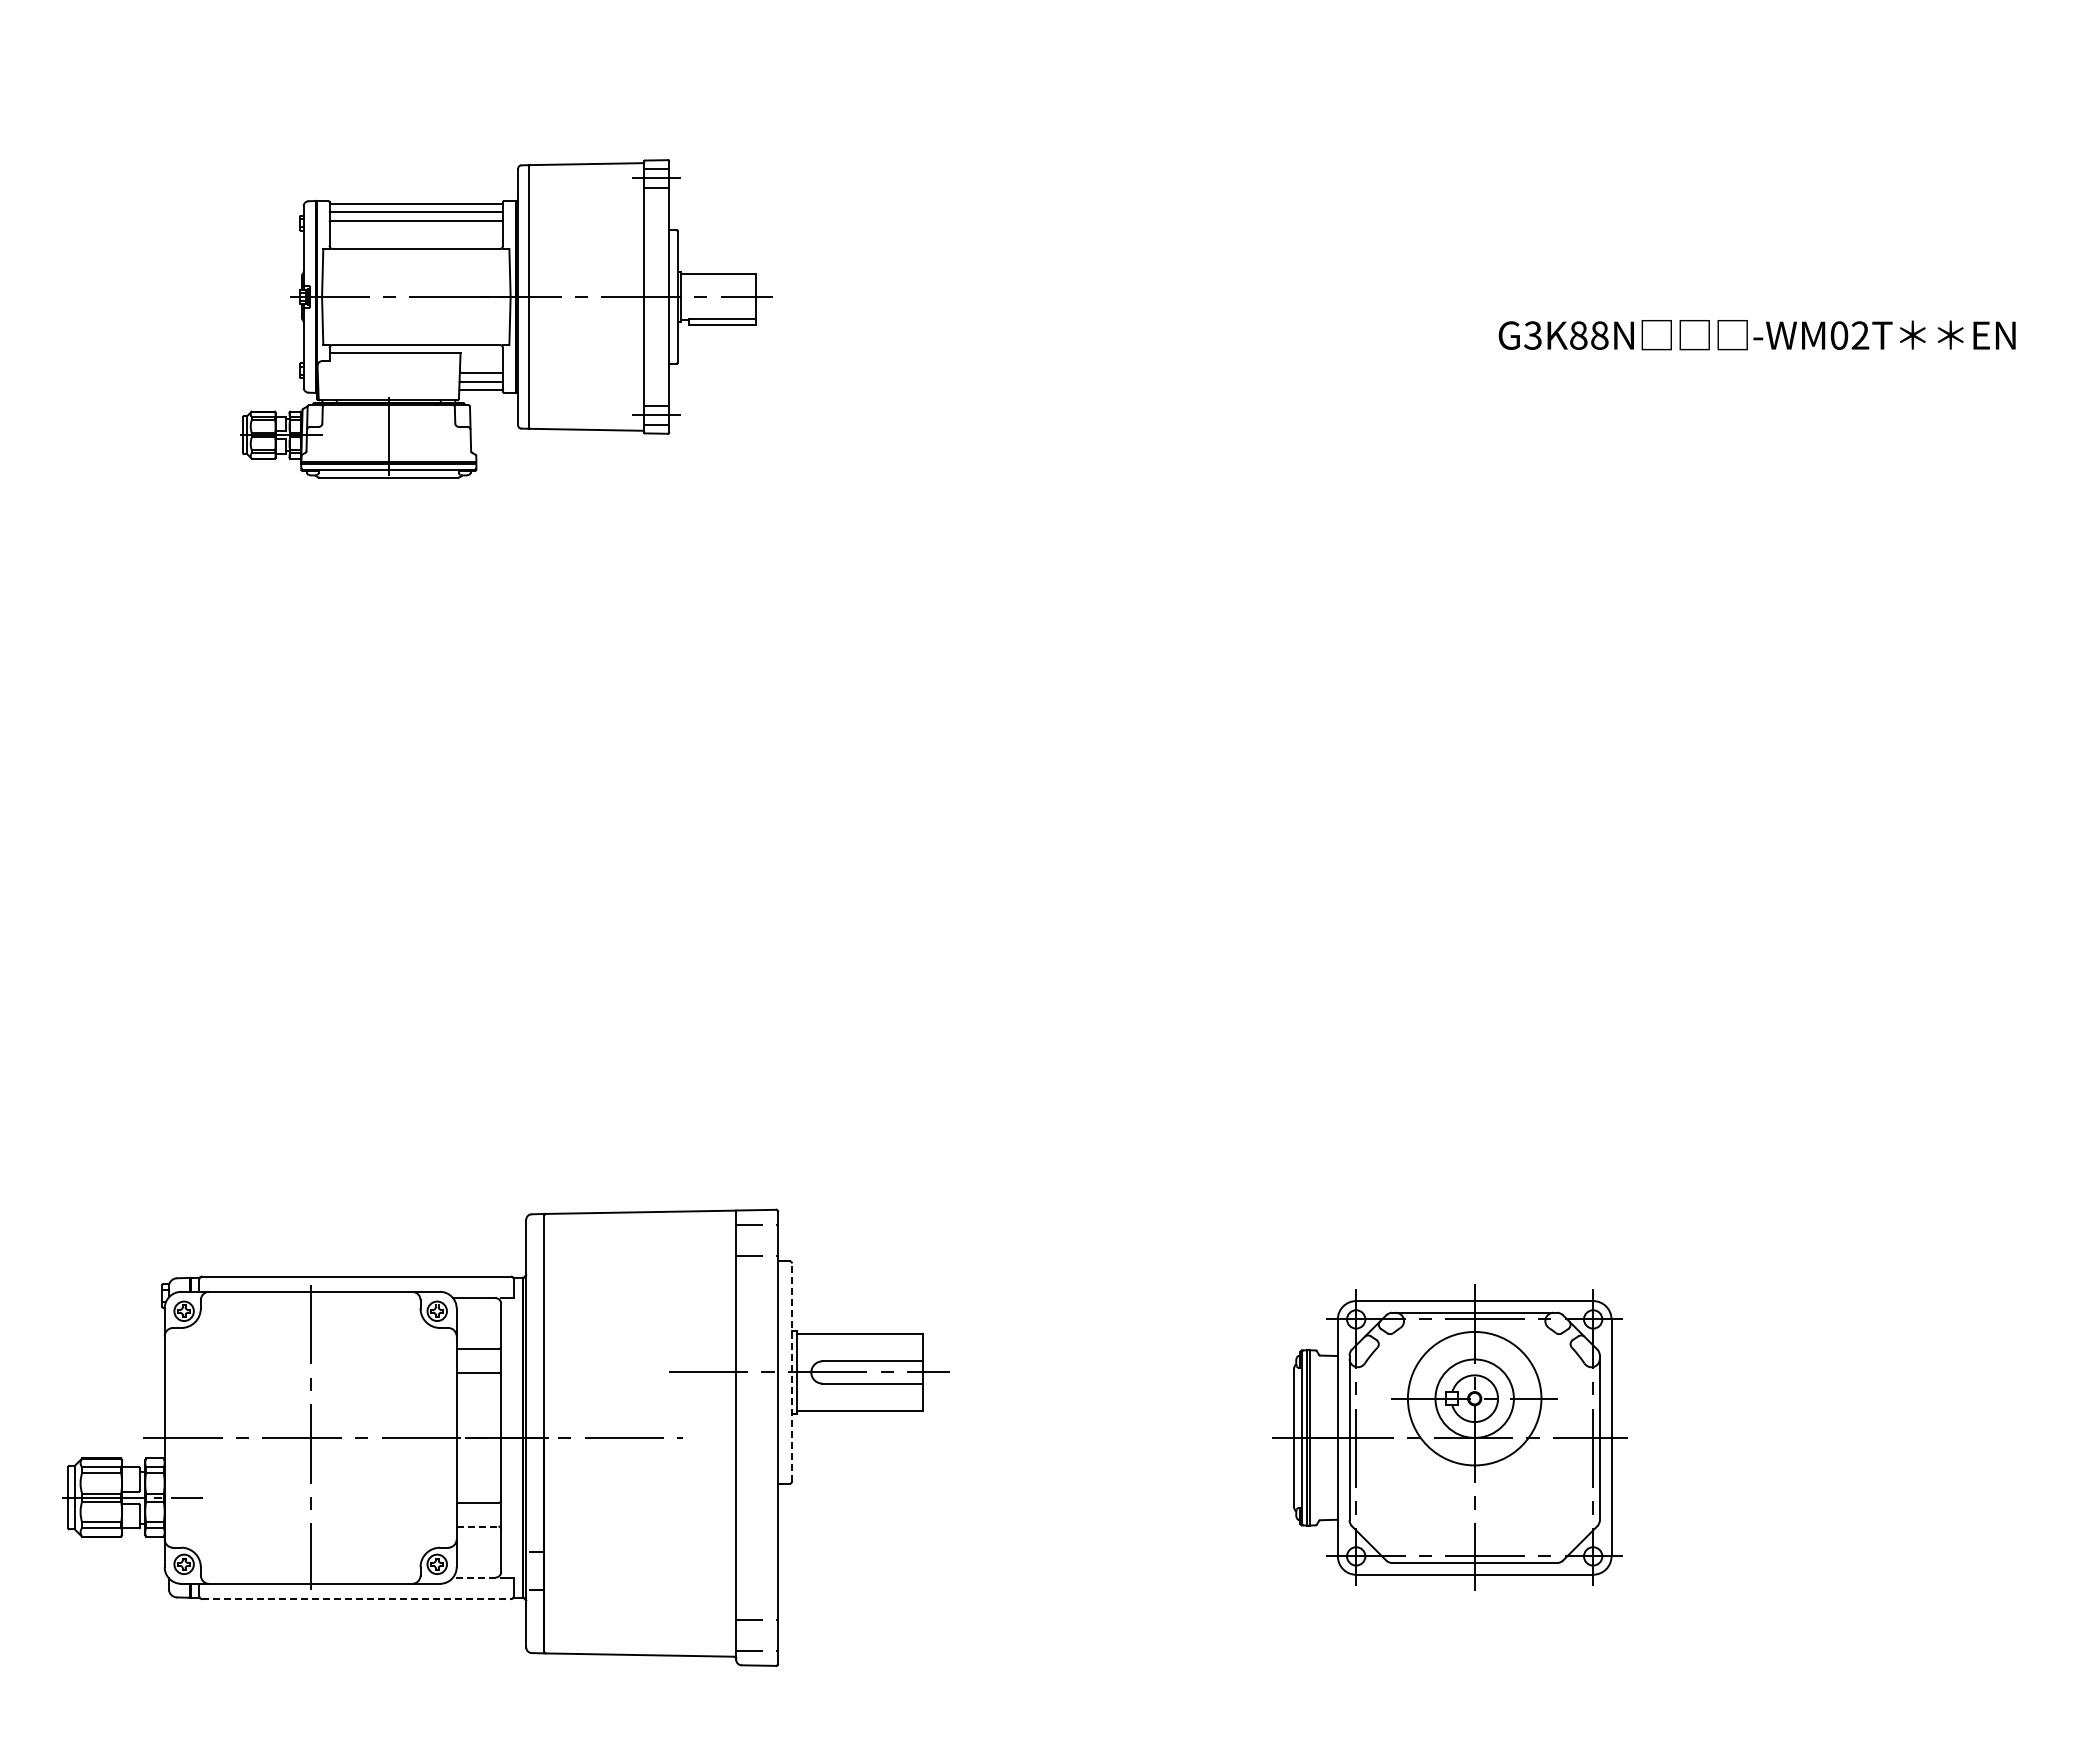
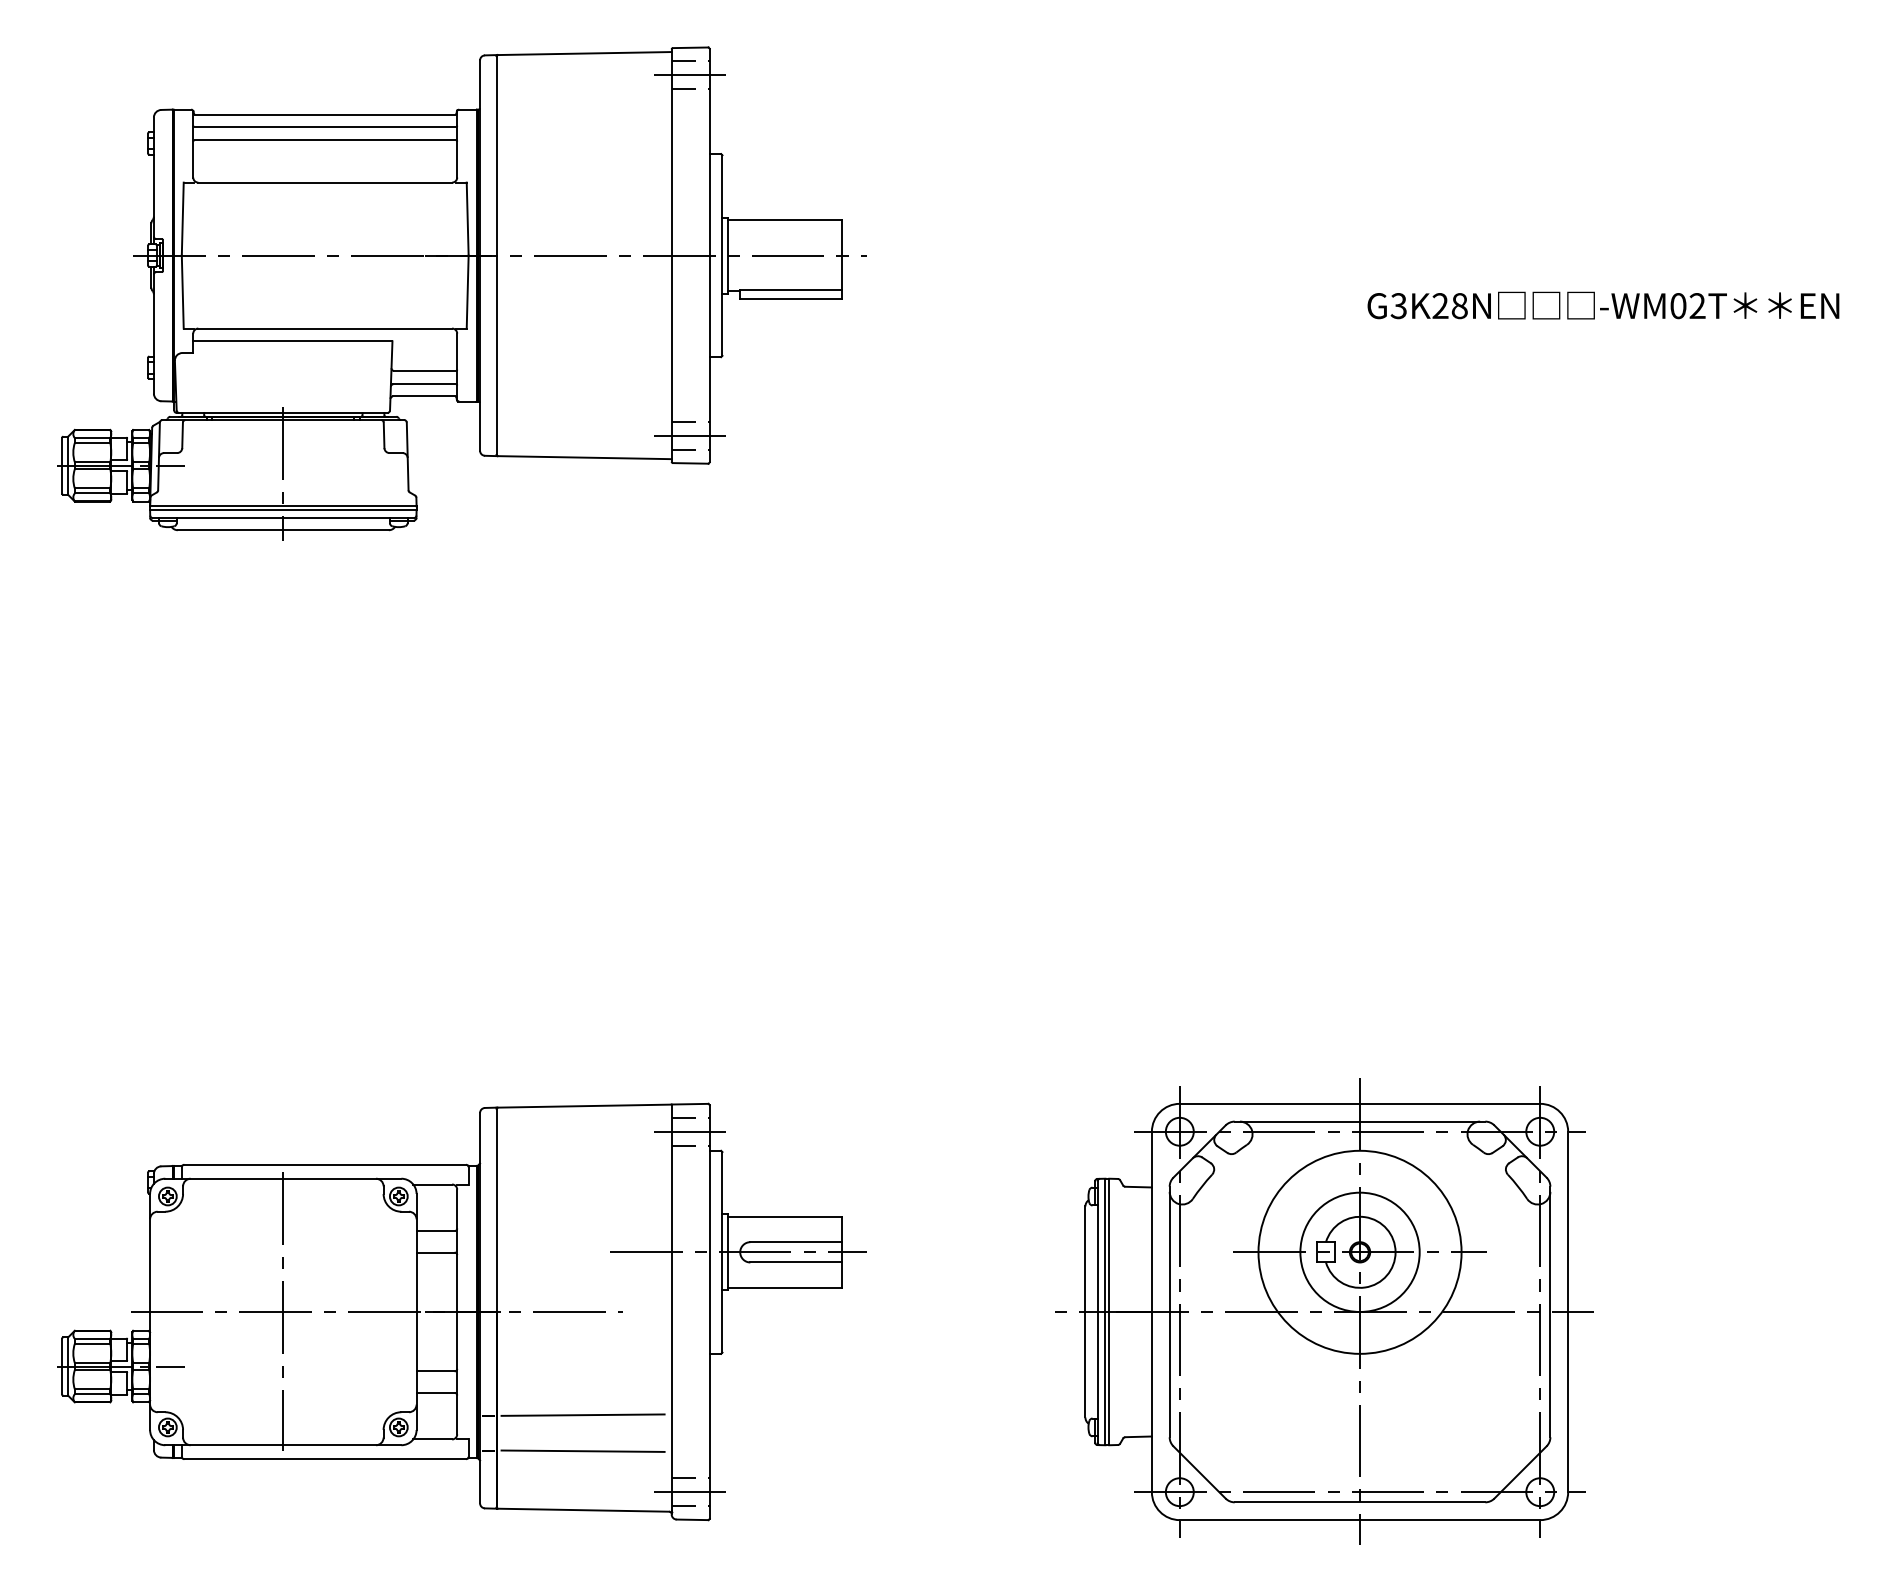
part: (505, 321) -> (461, 293), size x1.67
text: (1578, 335) -> (1440, 305), G3K88N -> G3K28N
line: (756, 1240) -> (690, 1131), added
line: (791, 1372) -> (722, 1252), dashed -> solid
part: (1450, 1437) -> (1323, 1311), size x1.67
line: (477, 1526) -> (435, 1392), dashed -> solid
line: (638, 1550) -> (582, 1414), added
line: (473, 1577) -> (431, 1439), dashed -> solid
line: (638, 1590) -> (582, 1451), added
line: (357, 1599) -> (326, 1459), dashed -> solid
line: (756, 1635) -> (690, 1492), added

